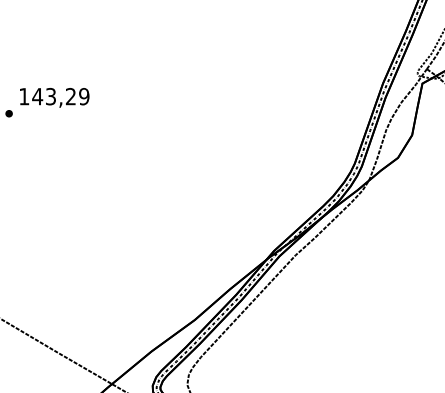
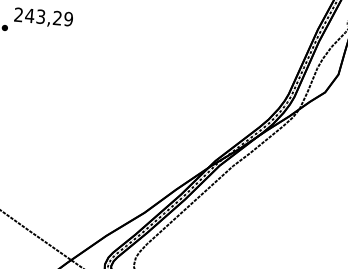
text: (24, 96) -> (18, 14), 143,29 -> 243,29

